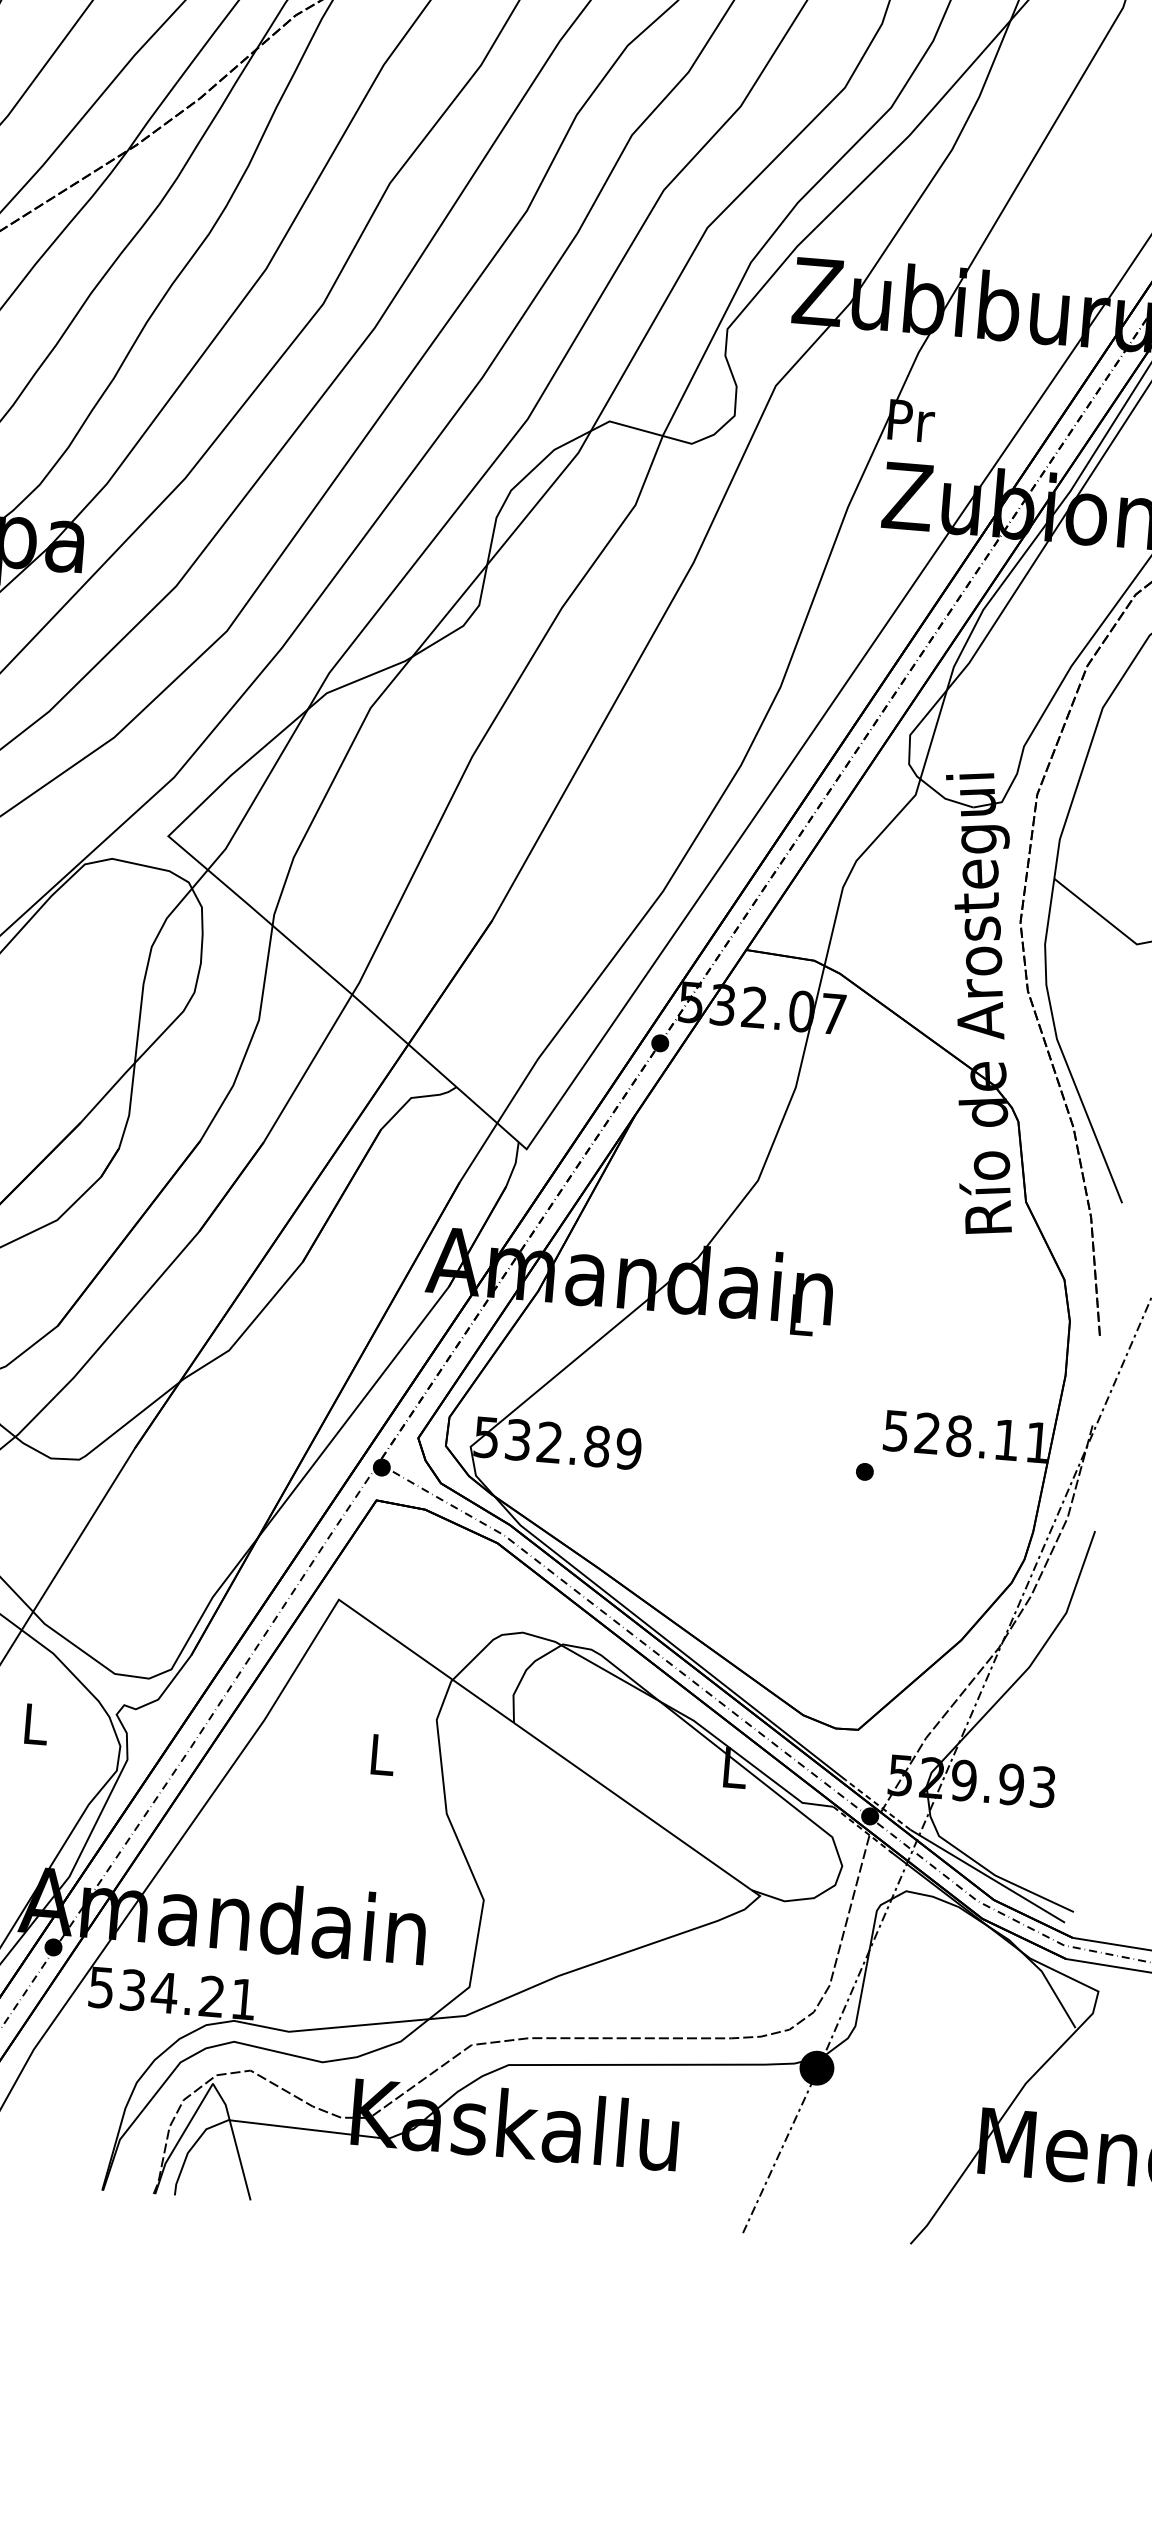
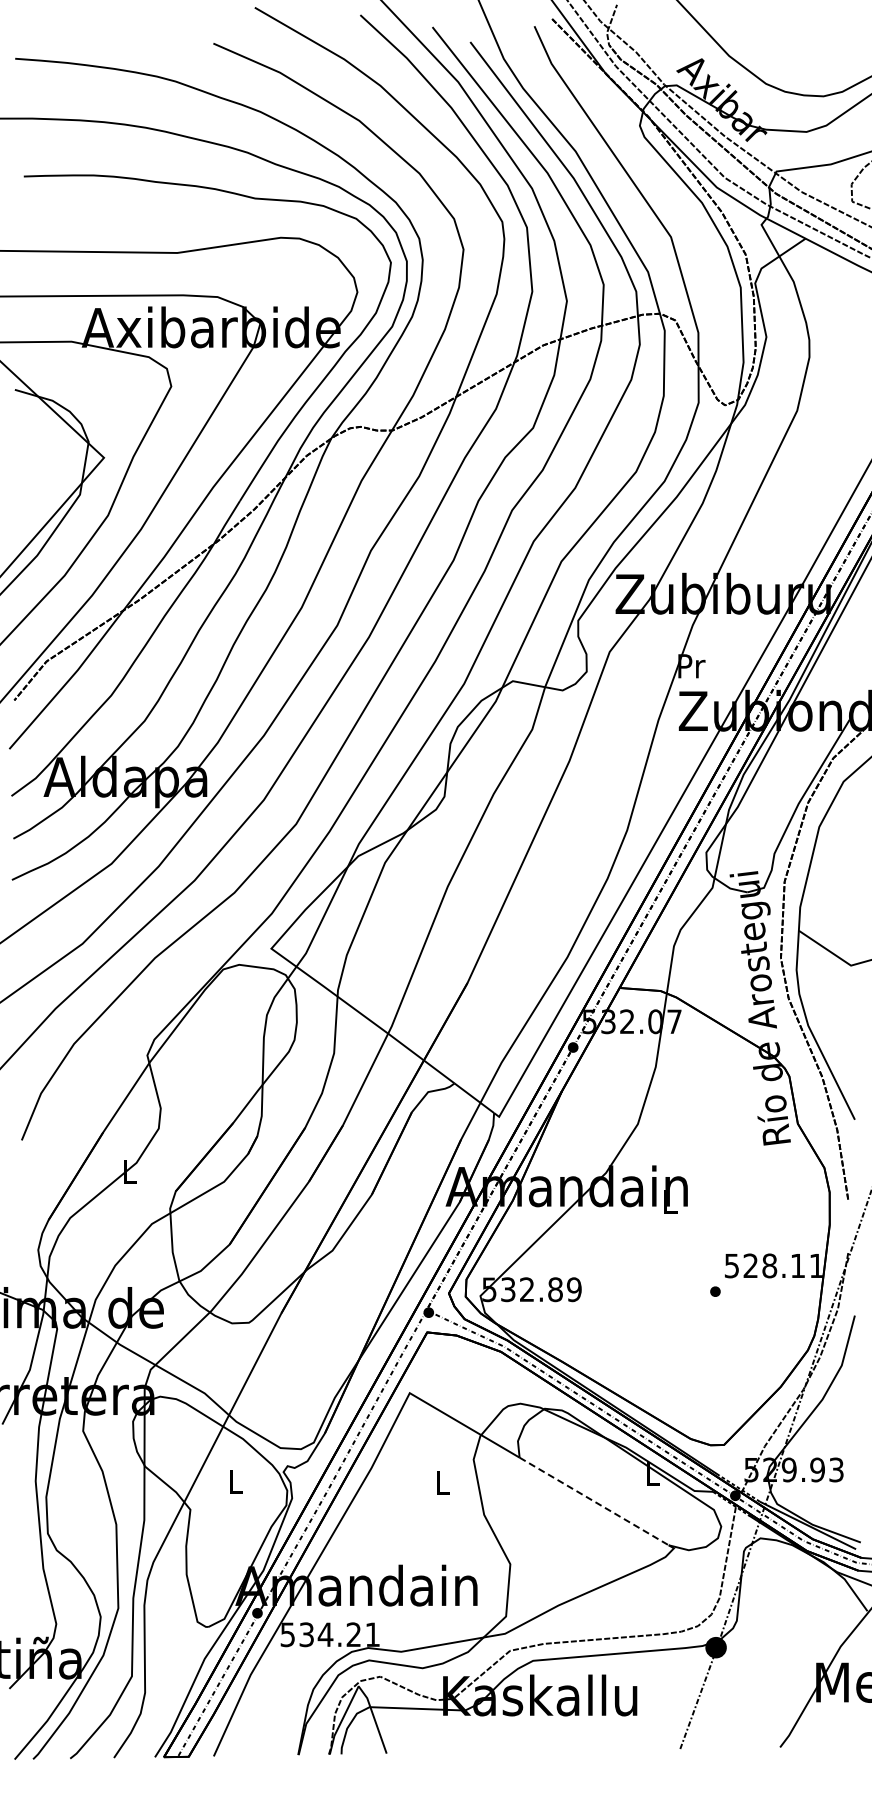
line: (633, 1806) -> (594, 1501), solid -> dashed

